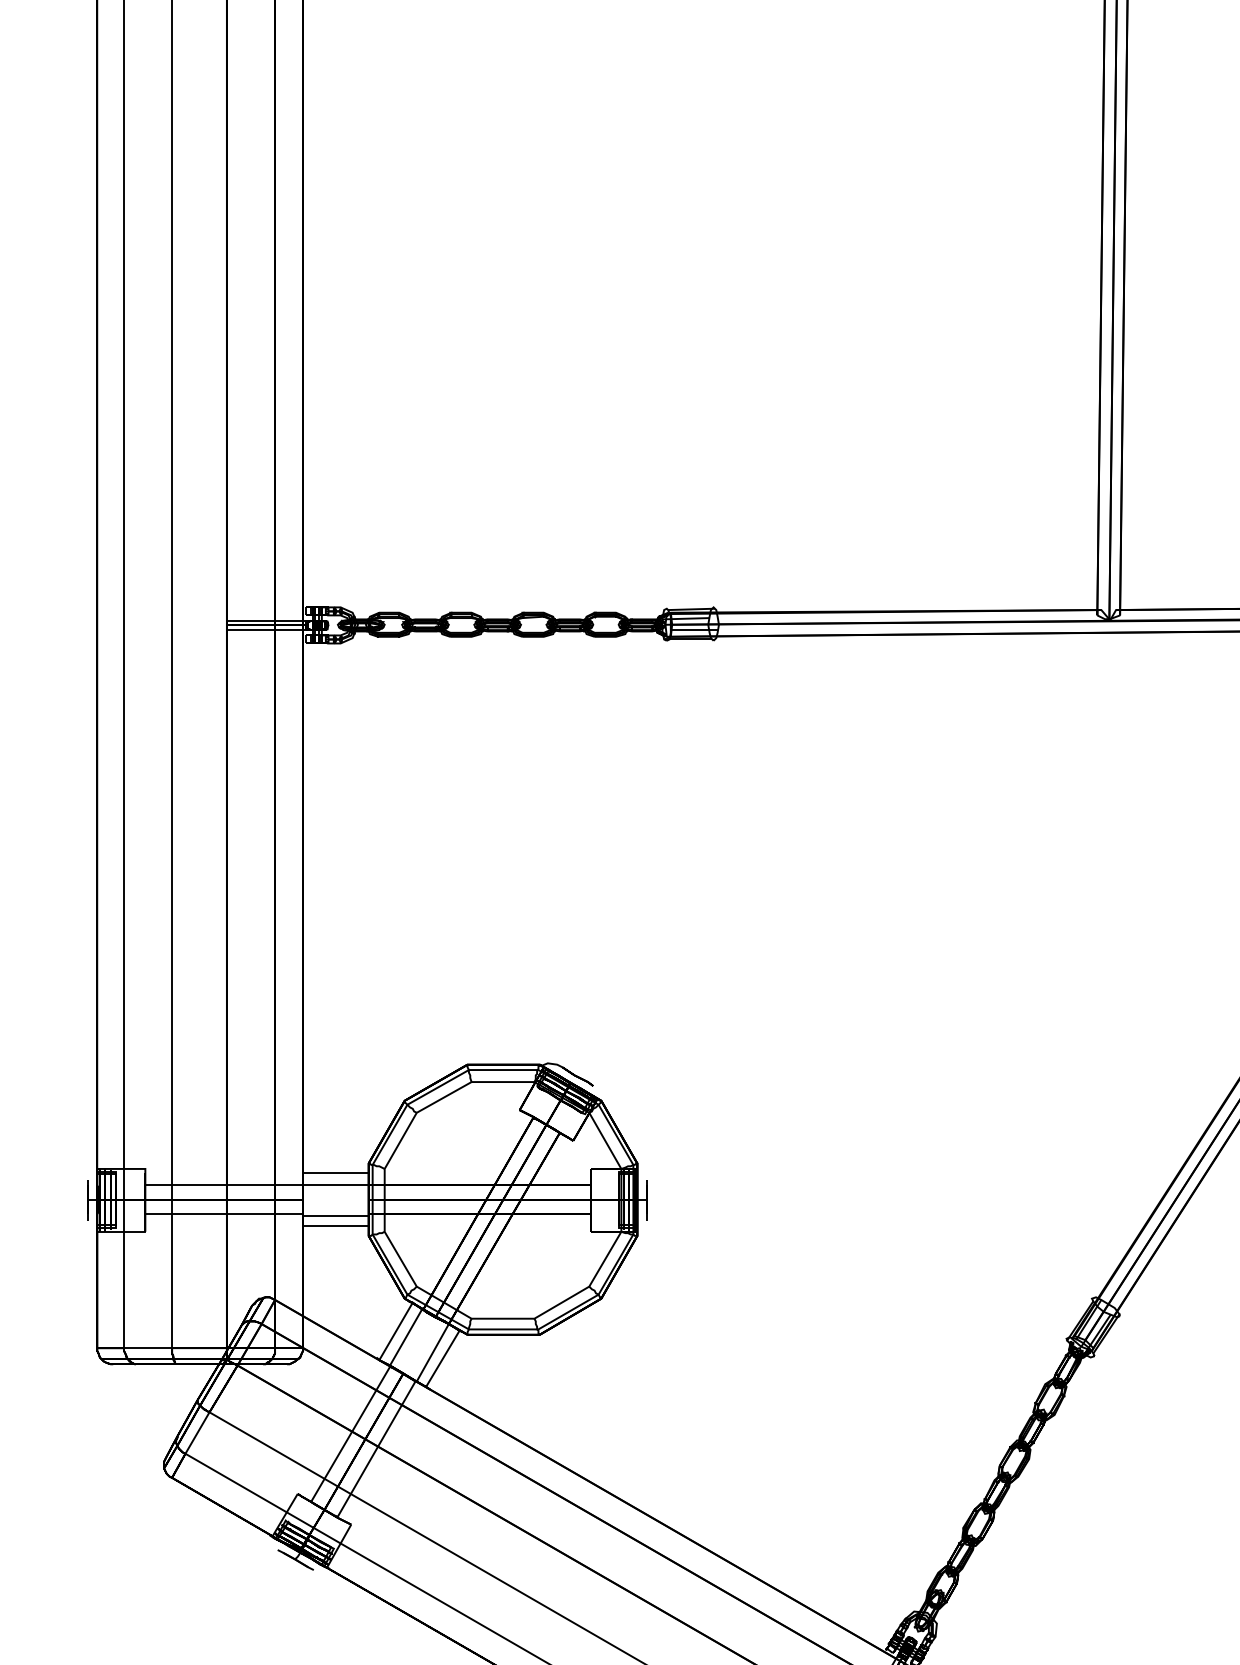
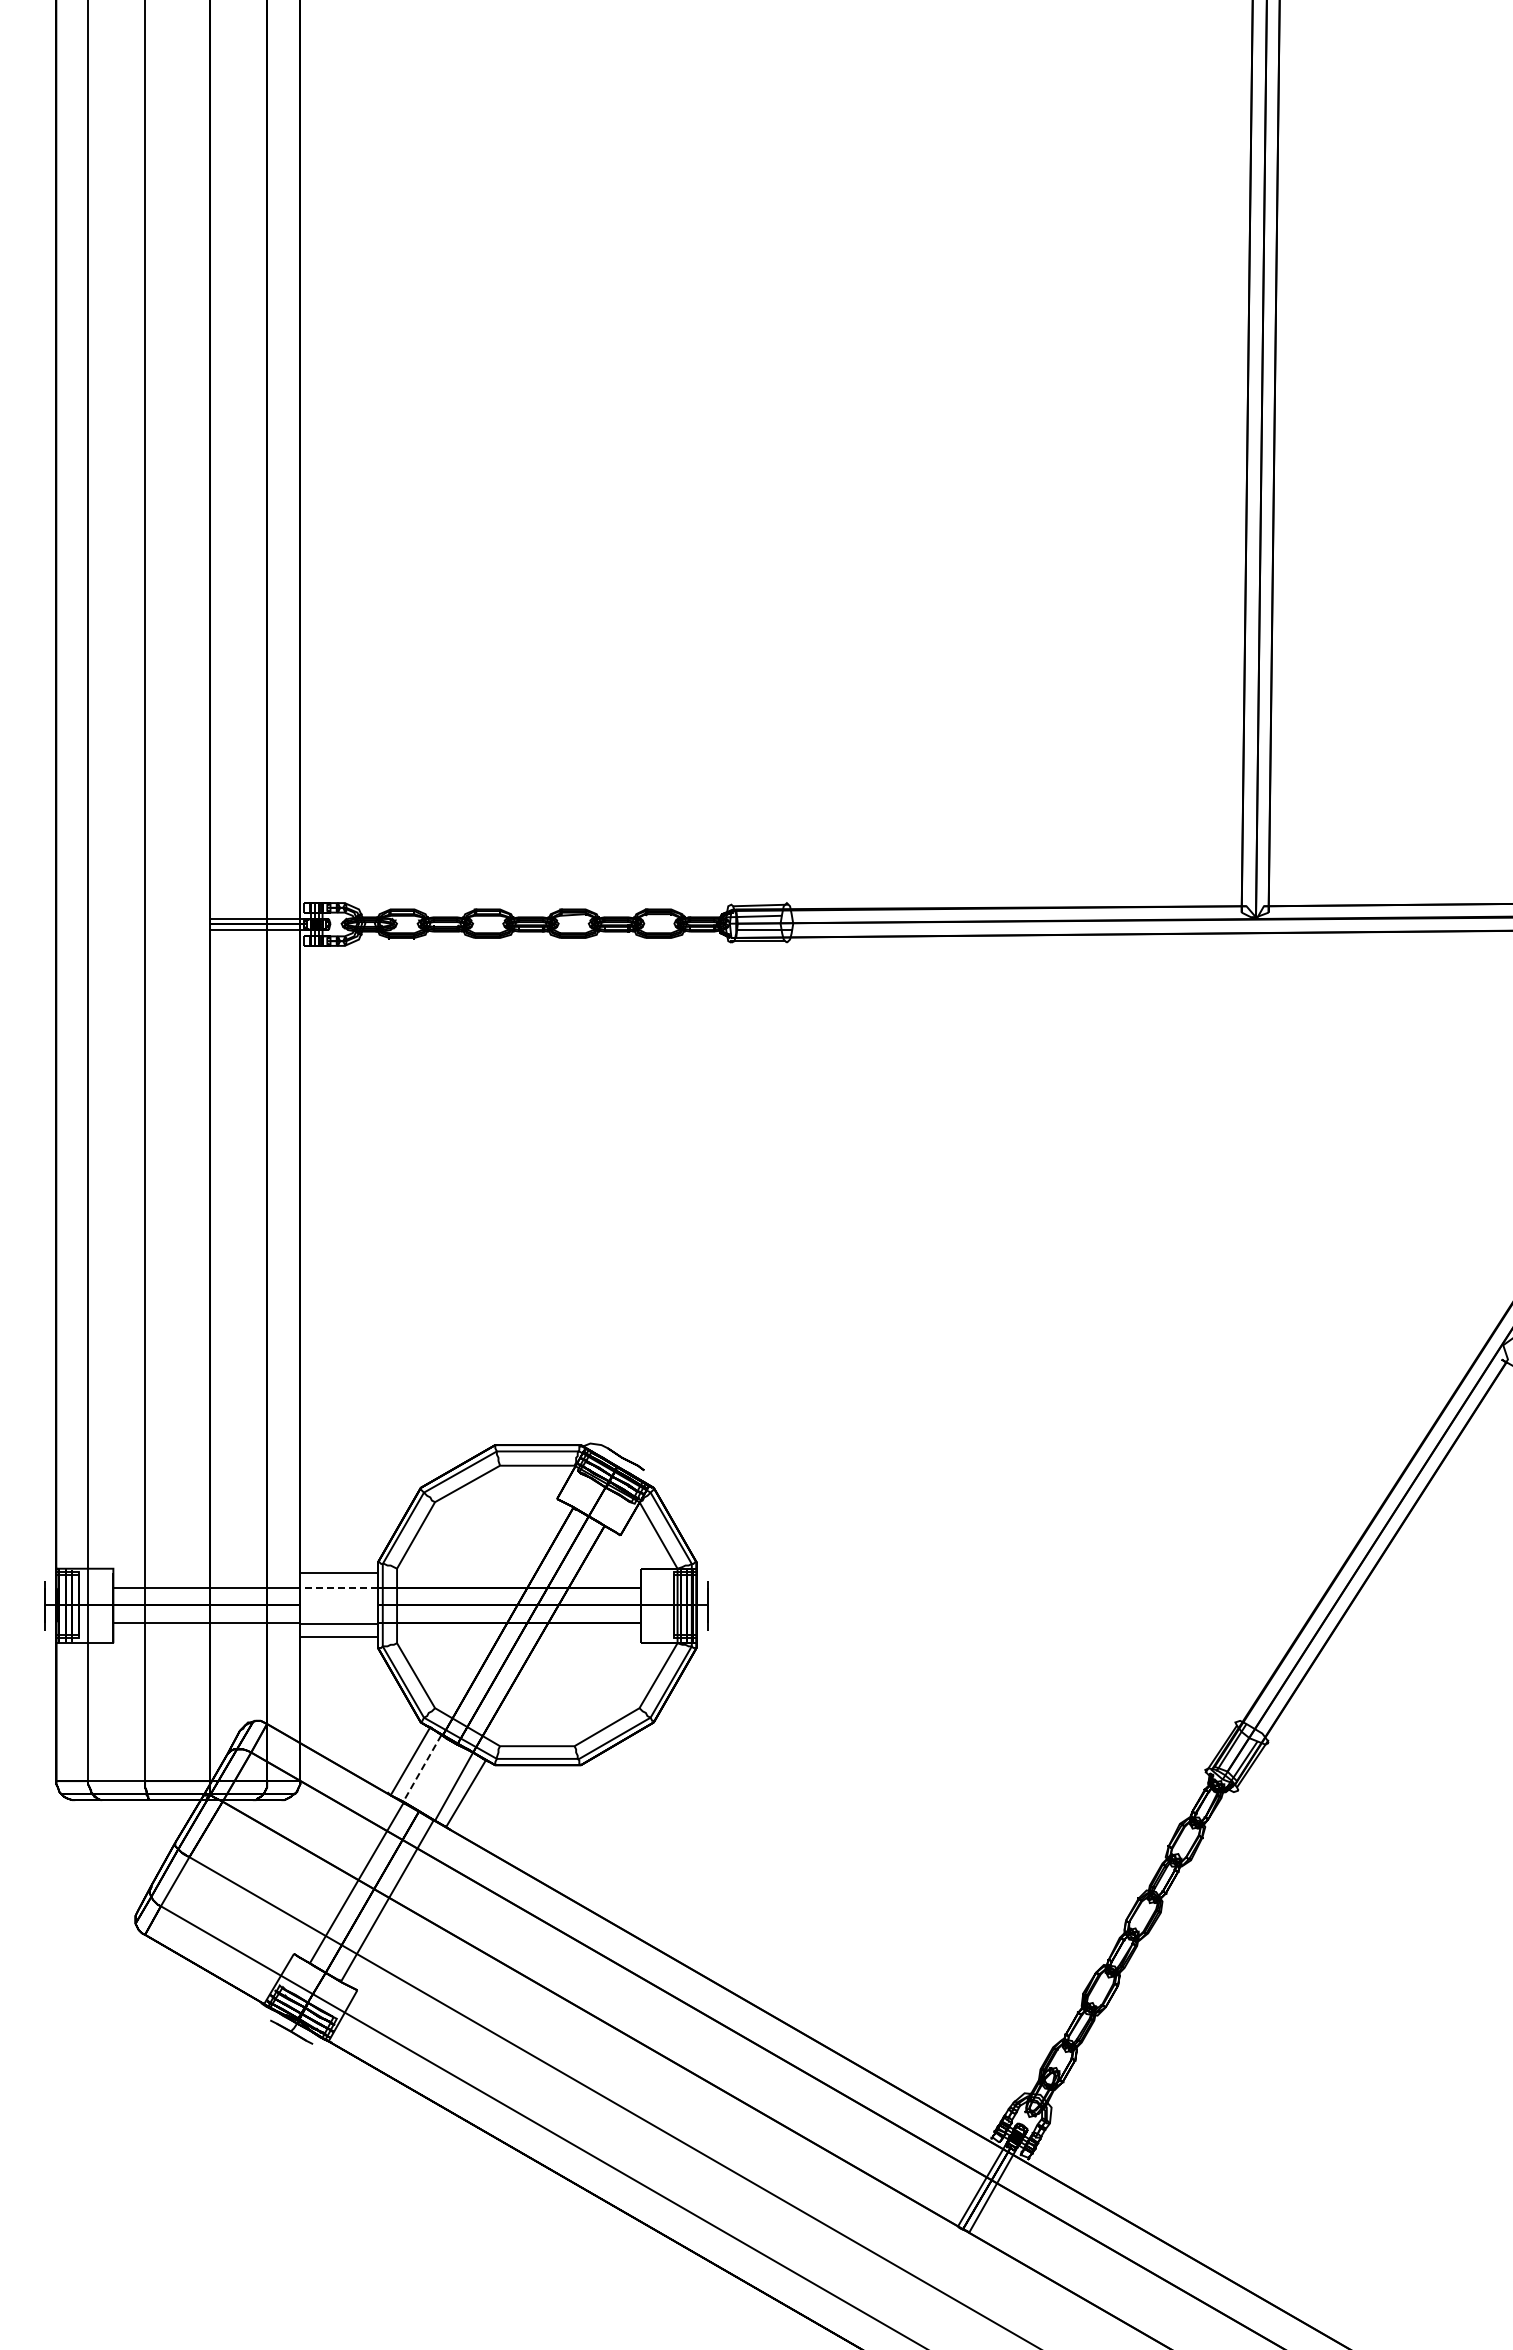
line: (336, 1184) -> (339, 1587), solid -> dashed
line: (406, 1337) -> (422, 1768), solid -> dashed

